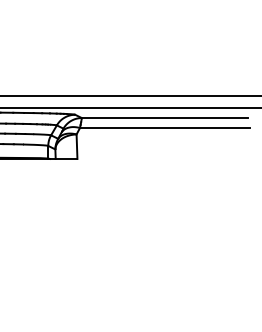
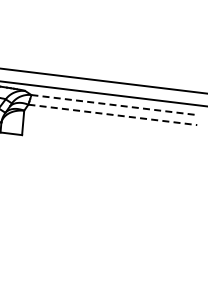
line: (165, 118) -> (114, 105), solid -> dashed
line: (165, 127) -> (113, 114), solid -> dashed

